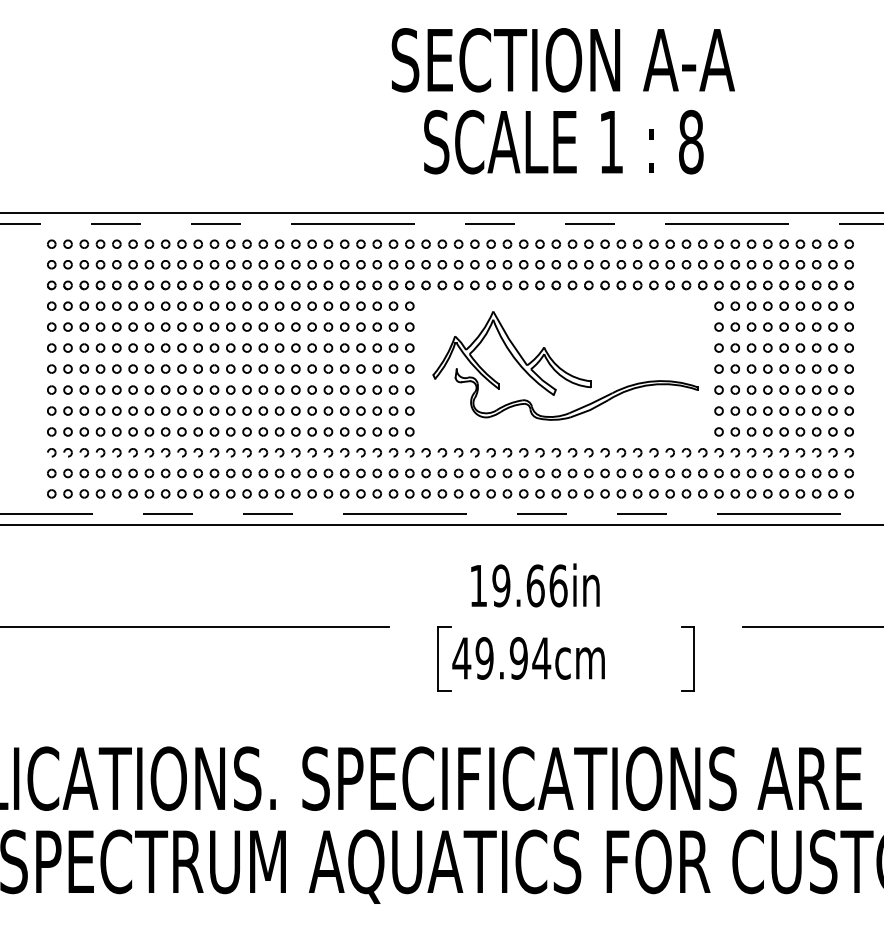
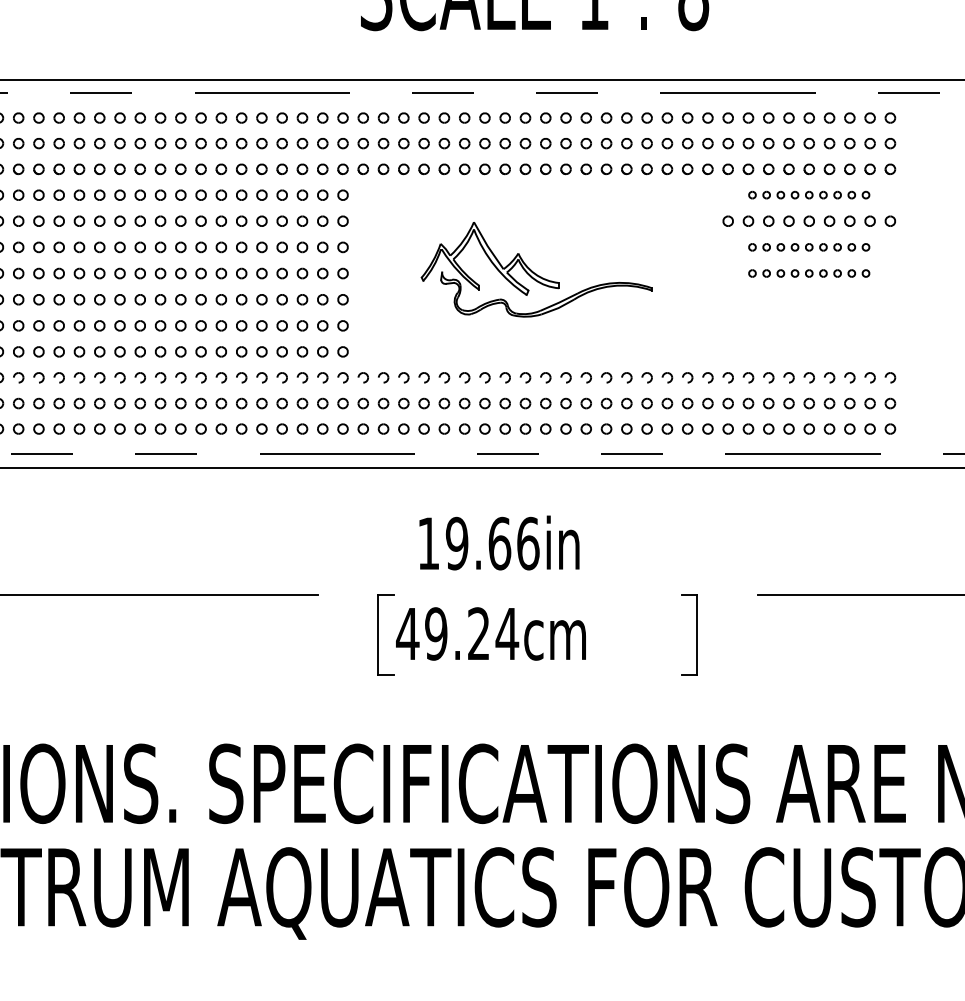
part: (783, 305) -> (808, 194), size x0.7
part: (783, 347) -> (808, 246), size x0.7
part: (565, 365) -> (536, 269), size x0.7
part: (783, 368) -> (808, 272), size x0.7
part: (783, 389) -> (808, 298), removed
part: (783, 410) -> (808, 325), removed
part: (783, 431) -> (808, 351), removed
text: (518, 658) -> (478, 634), 49.94cm -> 49.24cm

